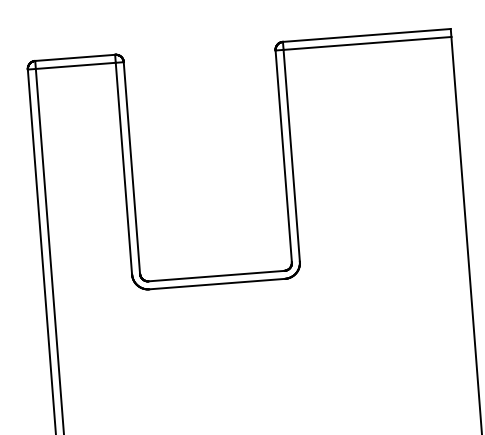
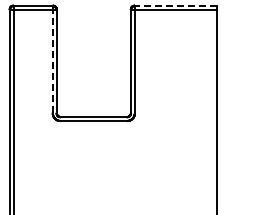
line: (366, 34) -> (175, 5), solid -> dashed
line: (123, 168) -> (52, 61), solid -> dashed

